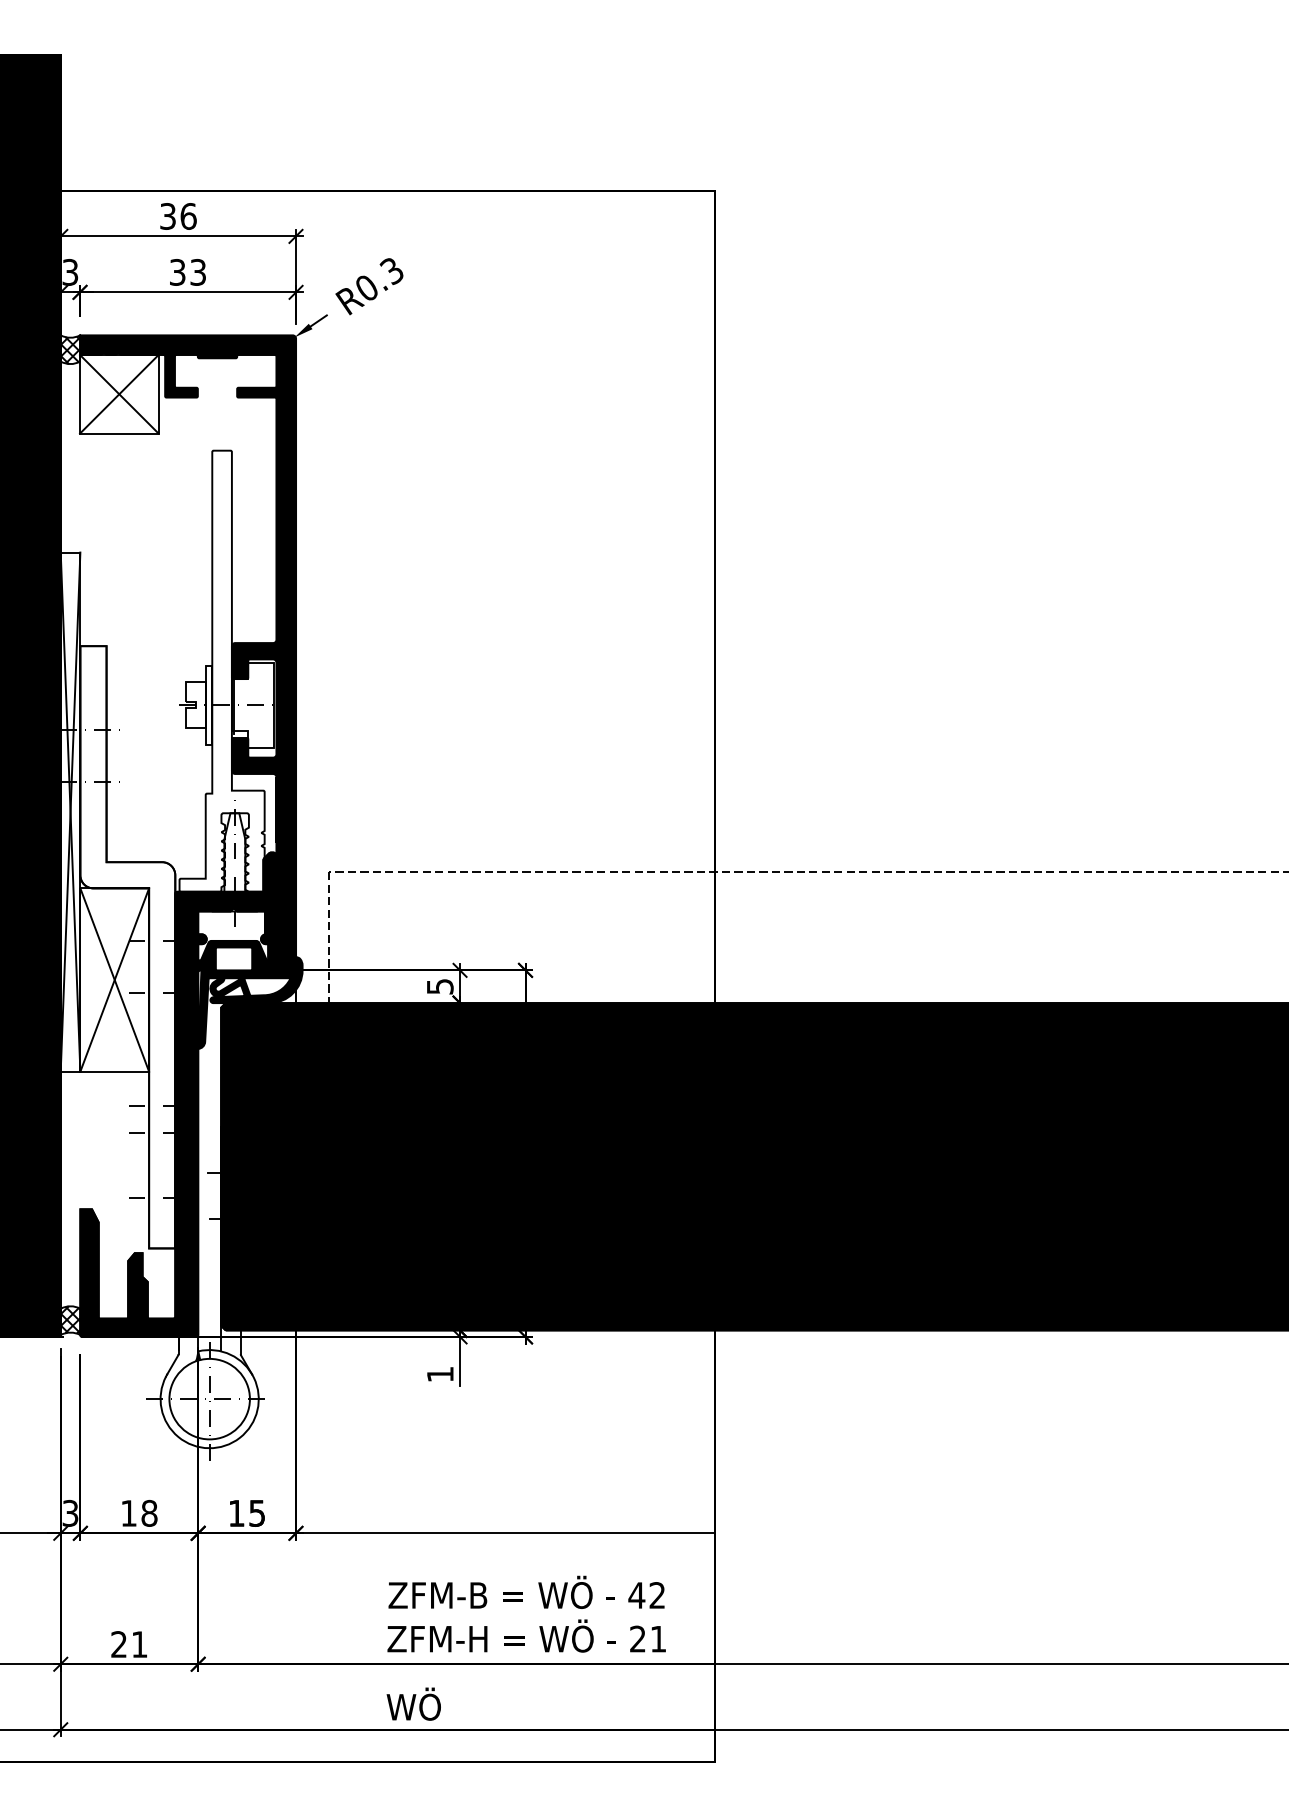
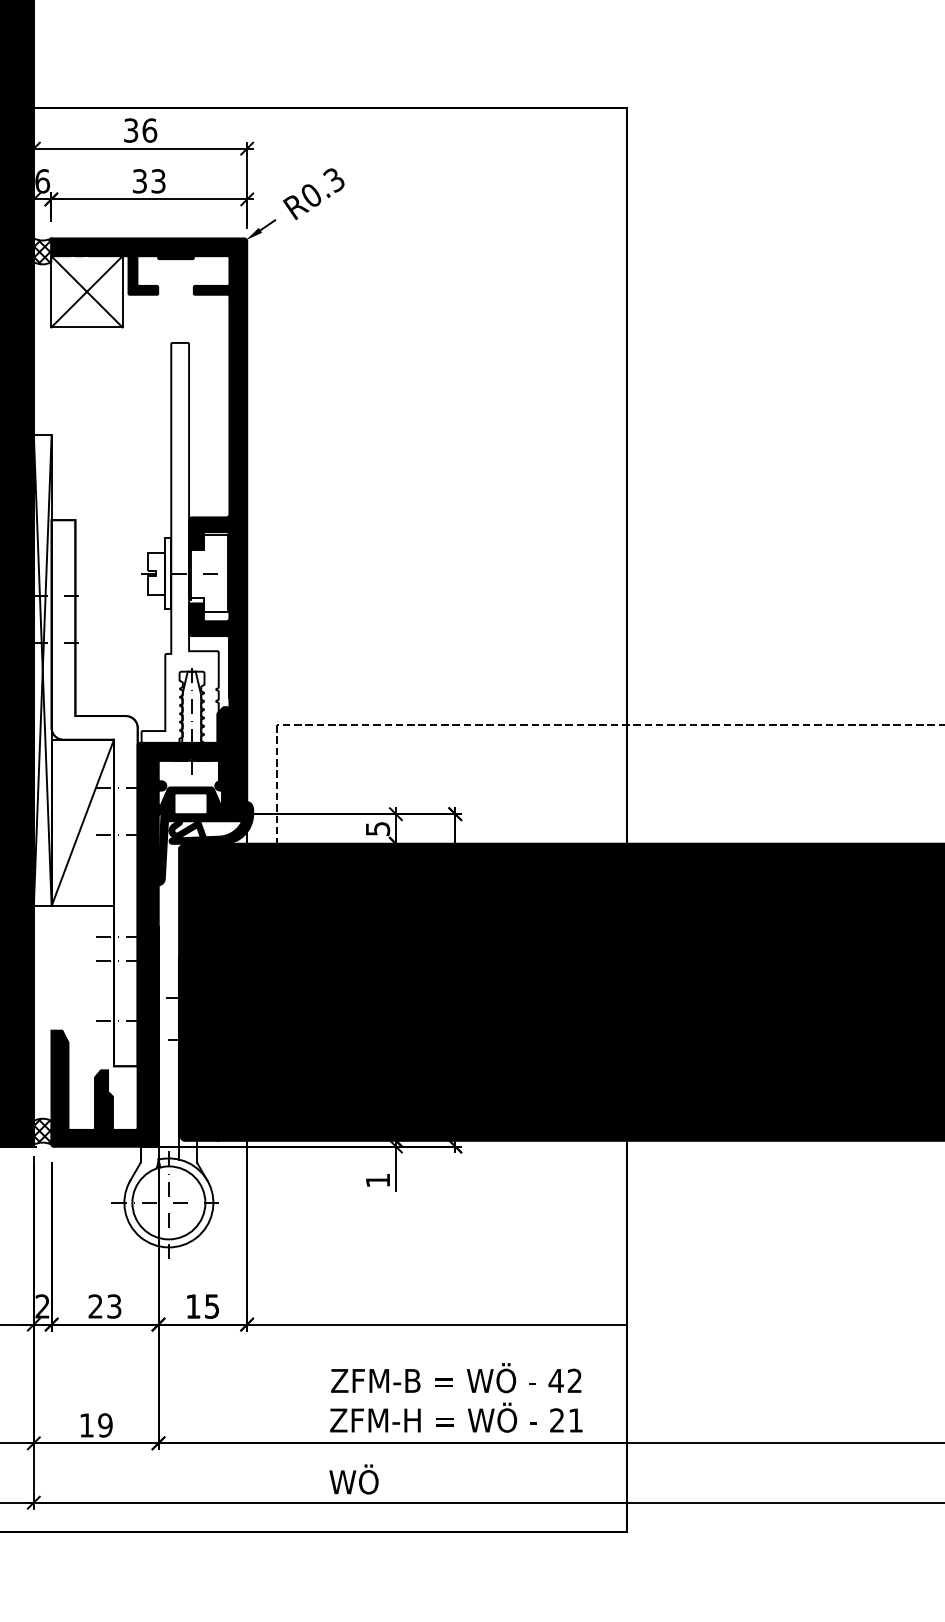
text: (70, 271) -> (42, 180), 3 -> 6
line: (114, 979) -> (82, 822), removed
text: (70, 1513) -> (42, 1306), 3 -> 2
text: (139, 1513) -> (105, 1306), 18 -> 23
text: (129, 1644) -> (96, 1425), 21 -> 19

